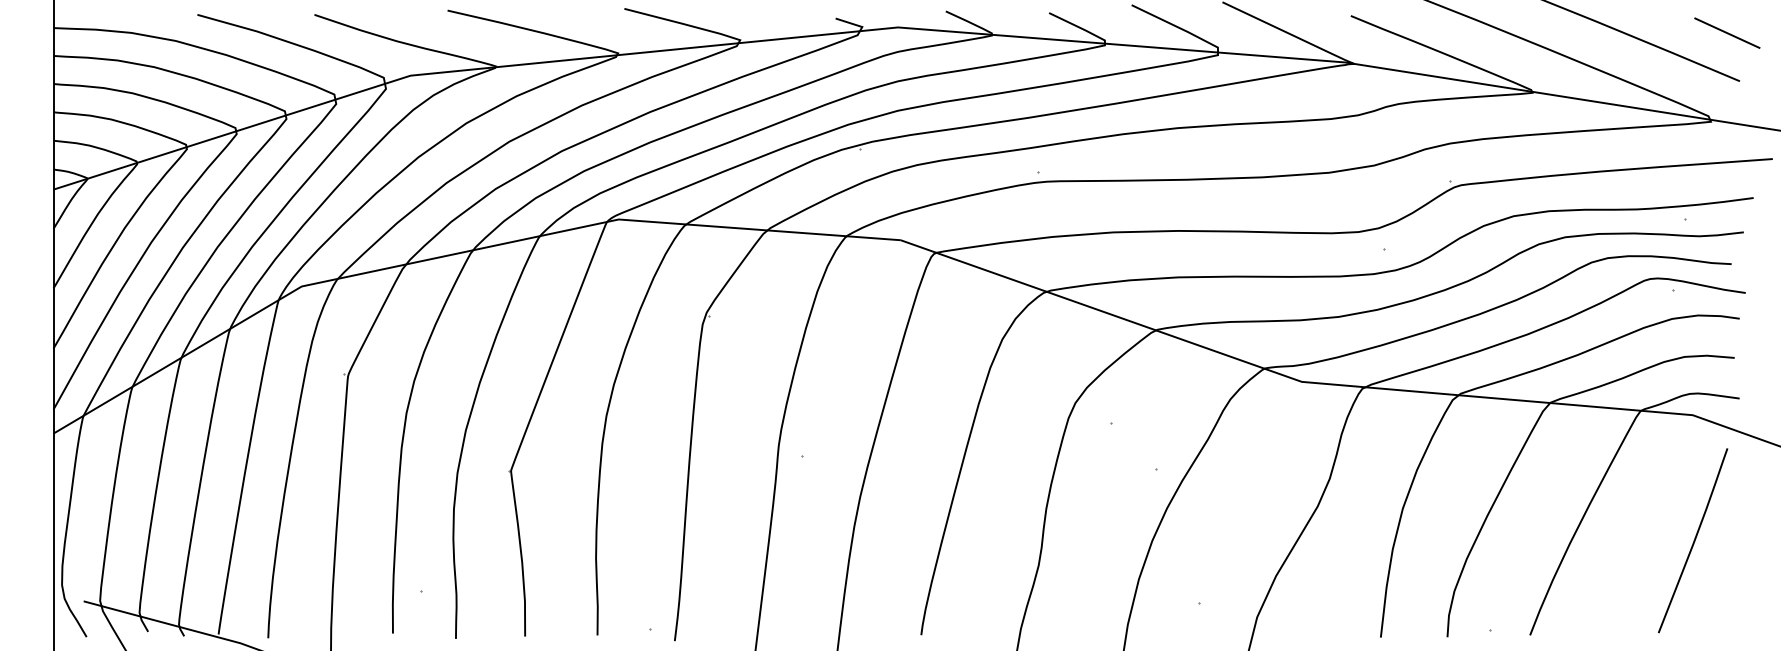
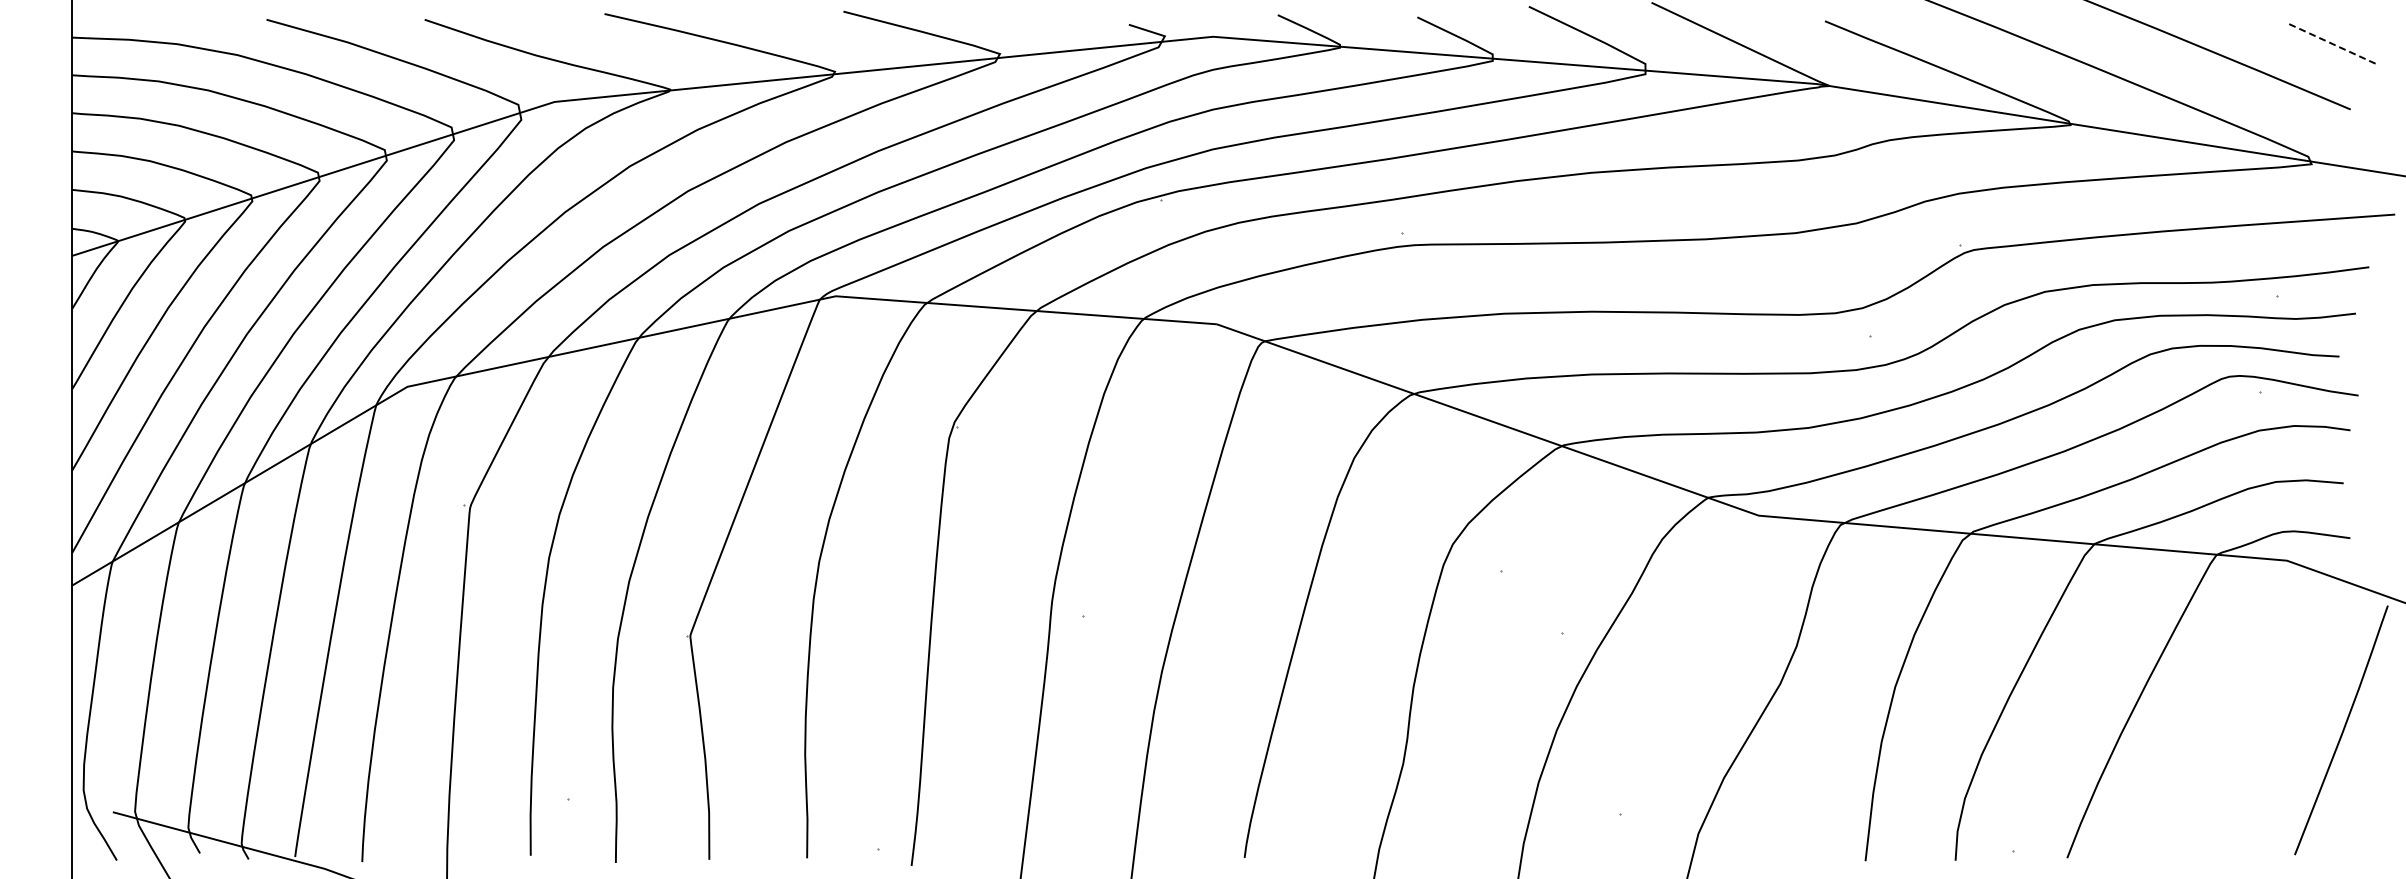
line: (1727, 33) -> (2333, 44), solid -> dashed
curve: (1693, 540) -> (2342, 730), moved

